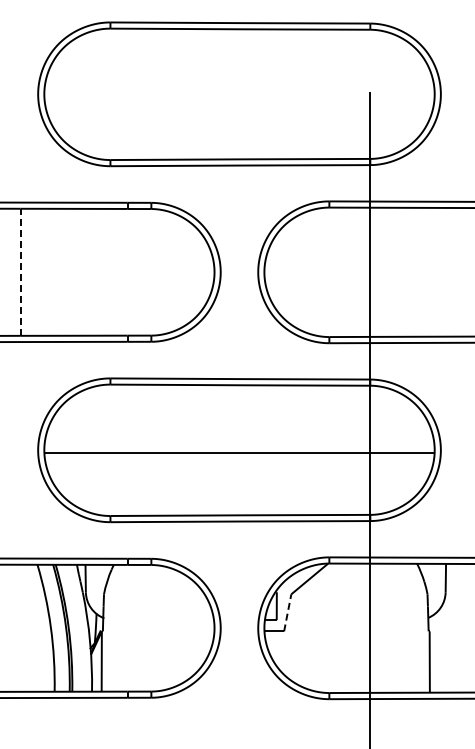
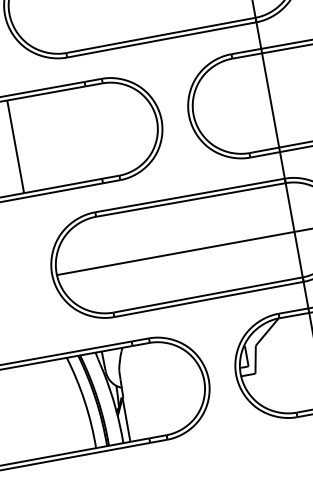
line: (20, 272) -> (15, 146), dashed -> solid
line: (287, 612) -> (255, 359), dashed -> solid

